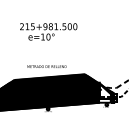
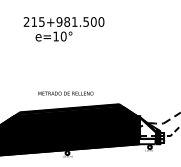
text: (48, 31) -> (63, 28), moved

